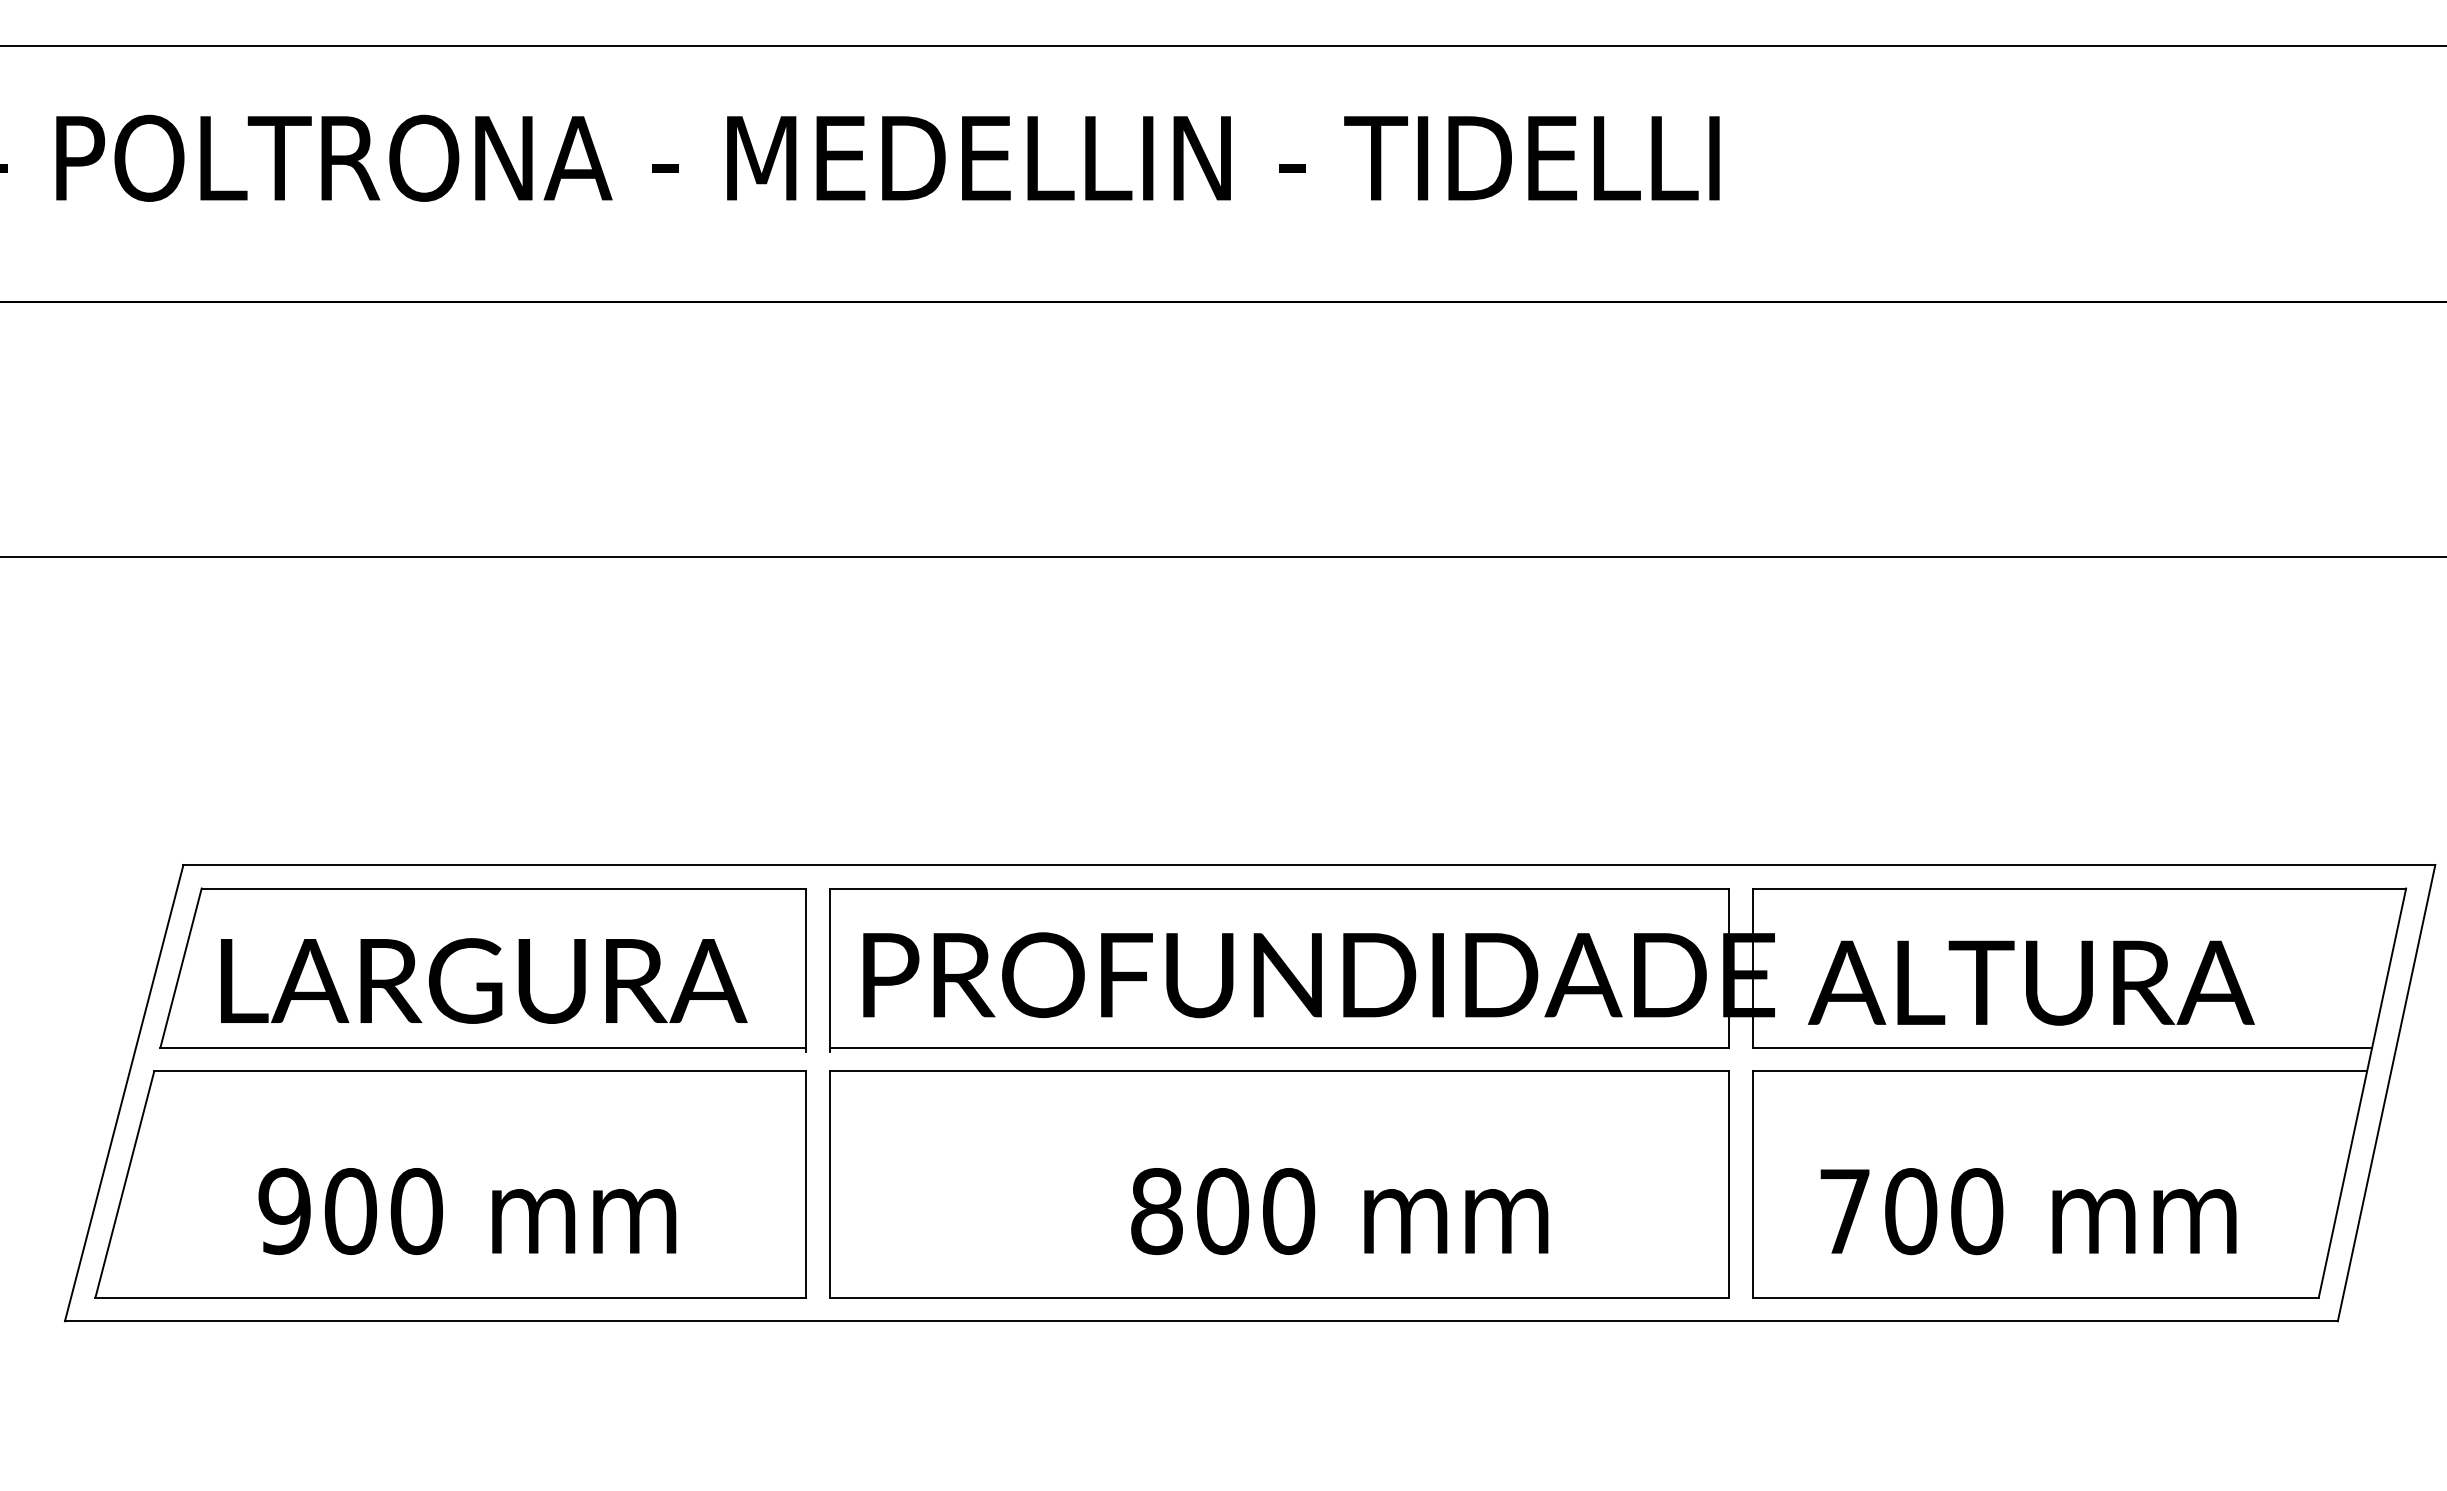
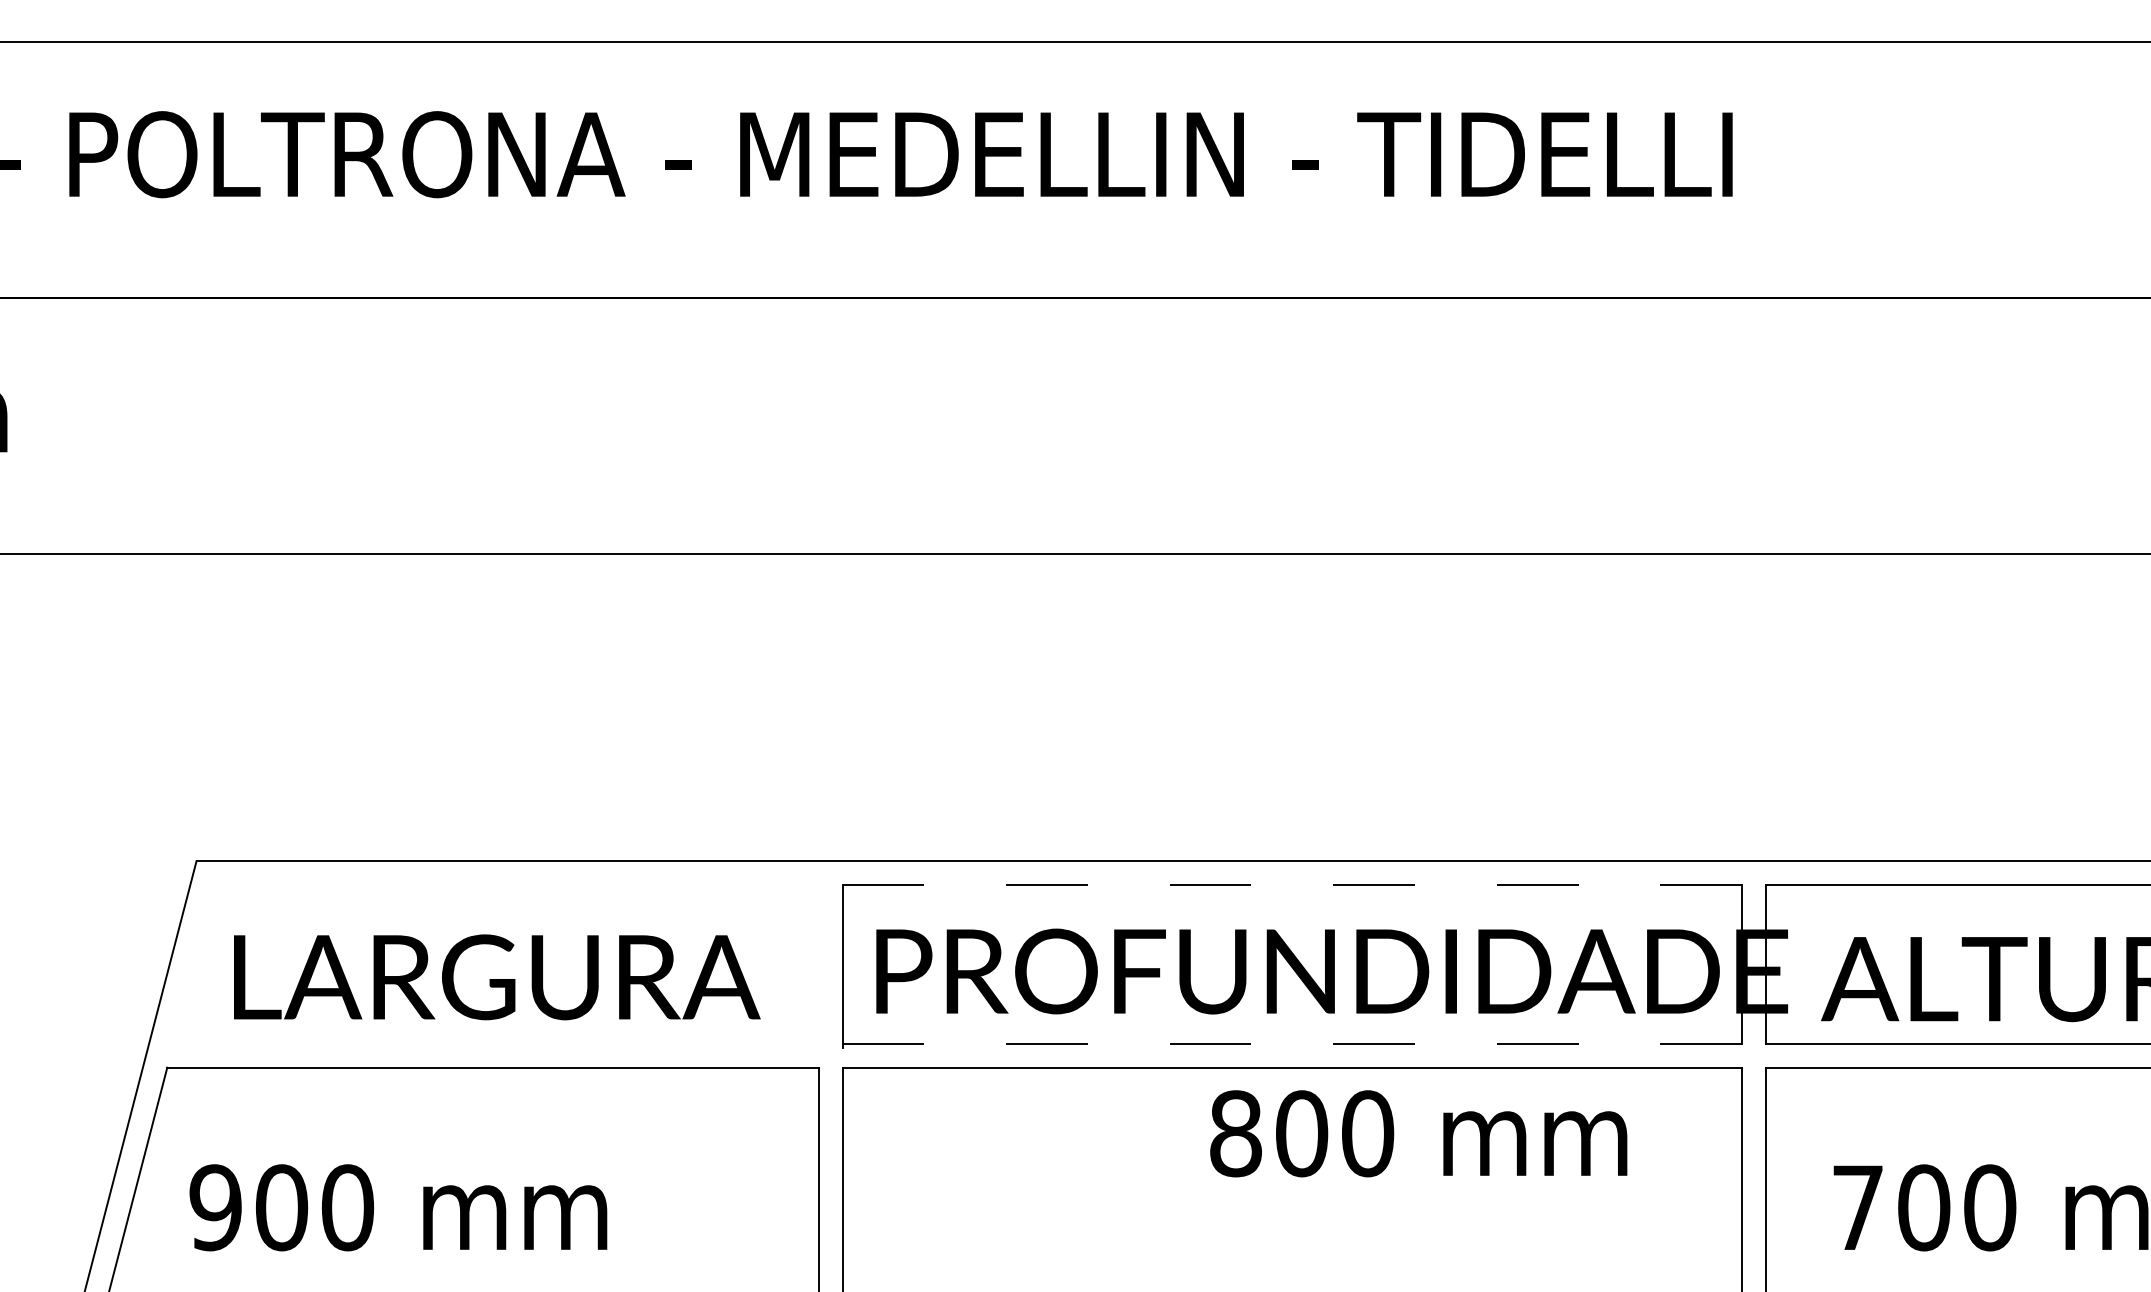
line: (1279, 888) -> (1292, 884), solid -> dashed
part: (482, 969) -> (495, 965), removed
line: (1279, 1047) -> (1292, 1043), solid -> dashed
text: (467, 1211) -> (398, 1207), moved
text: (1339, 1211) -> (1418, 1133), moved

